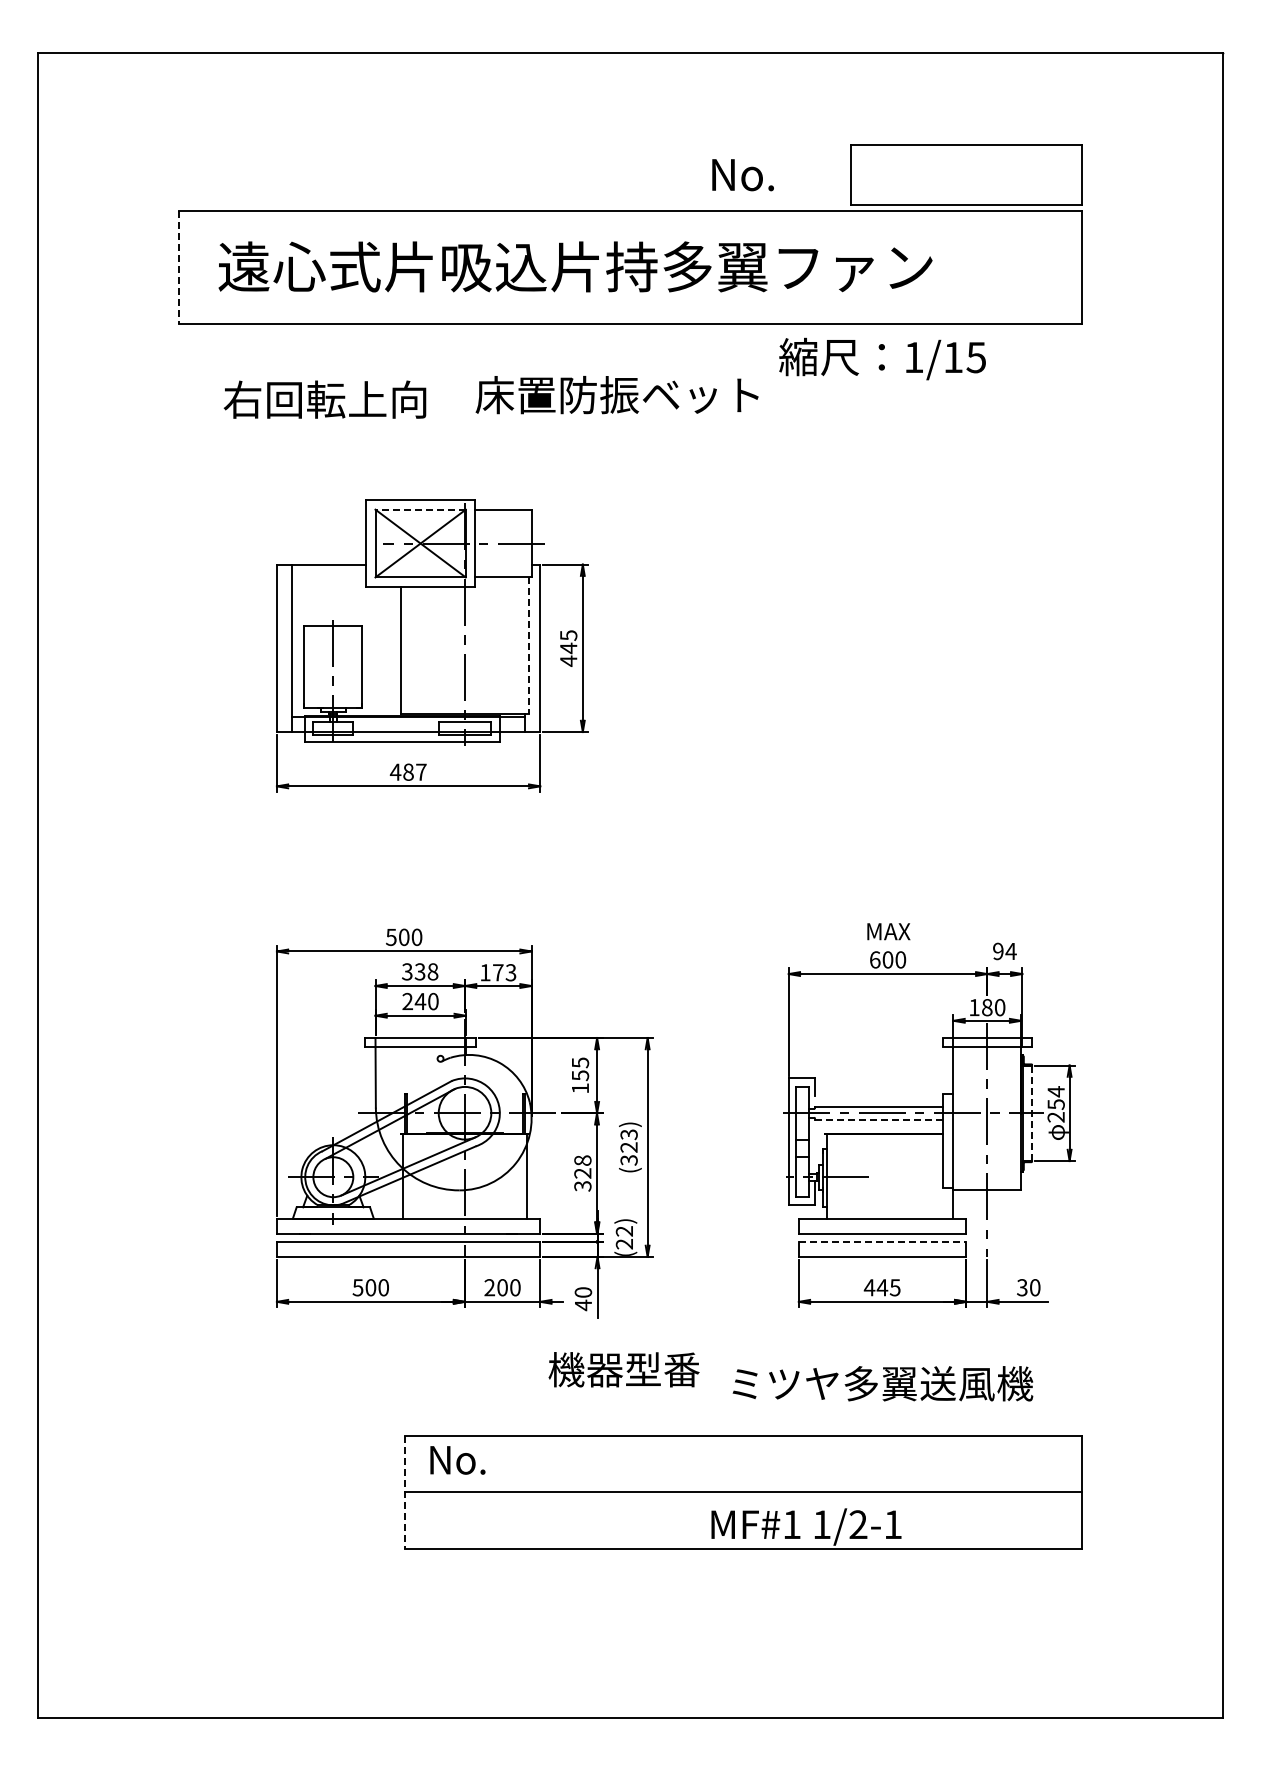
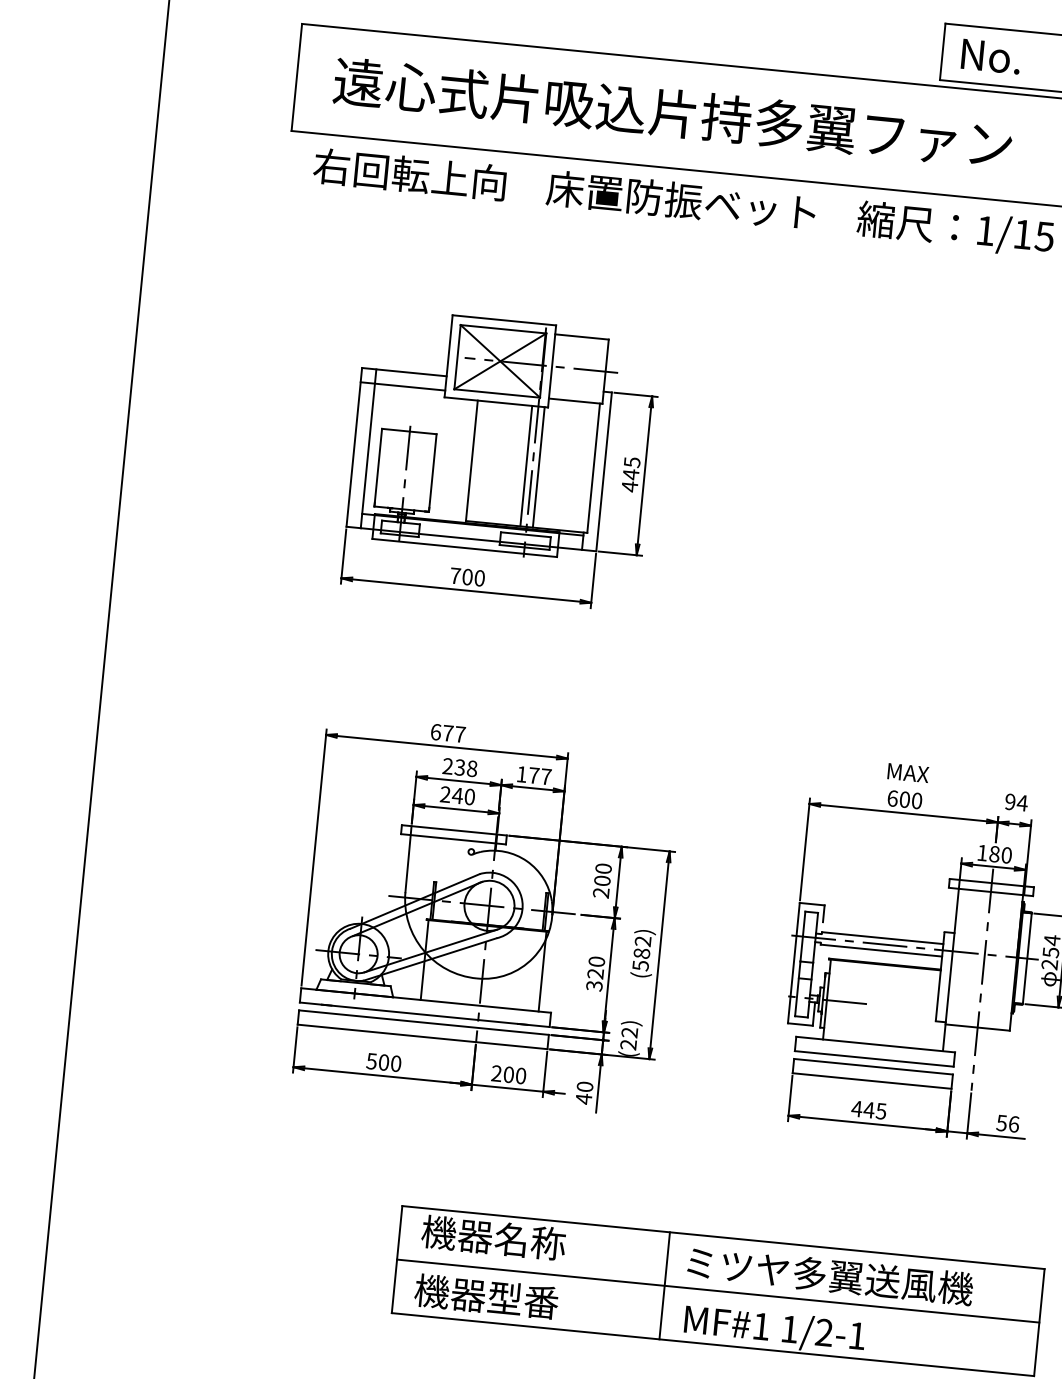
text: (742, 175) -> (990, 57), moved
line: (179, 268) -> (297, 78), dashed -> solid
text: (616, 395) -> (680, 200), moved
text: (324, 399) -> (409, 174), moved
line: (420, 509) -> (503, 329), dashed -> solid
line: (321, 579) -> (402, 386), added
line: (528, 646) -> (593, 469), dashed -> solid
line: (458, 649) -> (526, 465), added
line: (471, 649) -> (538, 466), added
text: (407, 771) -> (466, 576), 487 -> 700
text: (404, 937) -> (448, 733), 500 -> 677
text: (407, 971) -> (448, 766), 338 -> 238
text: (510, 972) -> (545, 776), 173 -> 177
text: (580, 1075) -> (602, 880), 155 -> 200
line: (1032, 1113) -> (1027, 958), dashed -> solid
line: (878, 1119) -> (881, 950), dashed -> solid
text: (628, 1147) -> (641, 953), (323) -> (582)
text: (582, 1160) -> (596, 961), 328 -> 320
line: (882, 1241) -> (873, 1066), dashed -> solid
text: (1028, 1287) -> (1007, 1123), 30 -> 56
text: (623, 1369) -> (486, 1296), moved
text: (882, 1383) -> (829, 1275), moved
text: (503, 1459) -> (493, 1237), No. -> 機器名称
line: (686, 1491) -> (664, 1285), added
line: (404, 1492) -> (396, 1259), dashed -> solid

